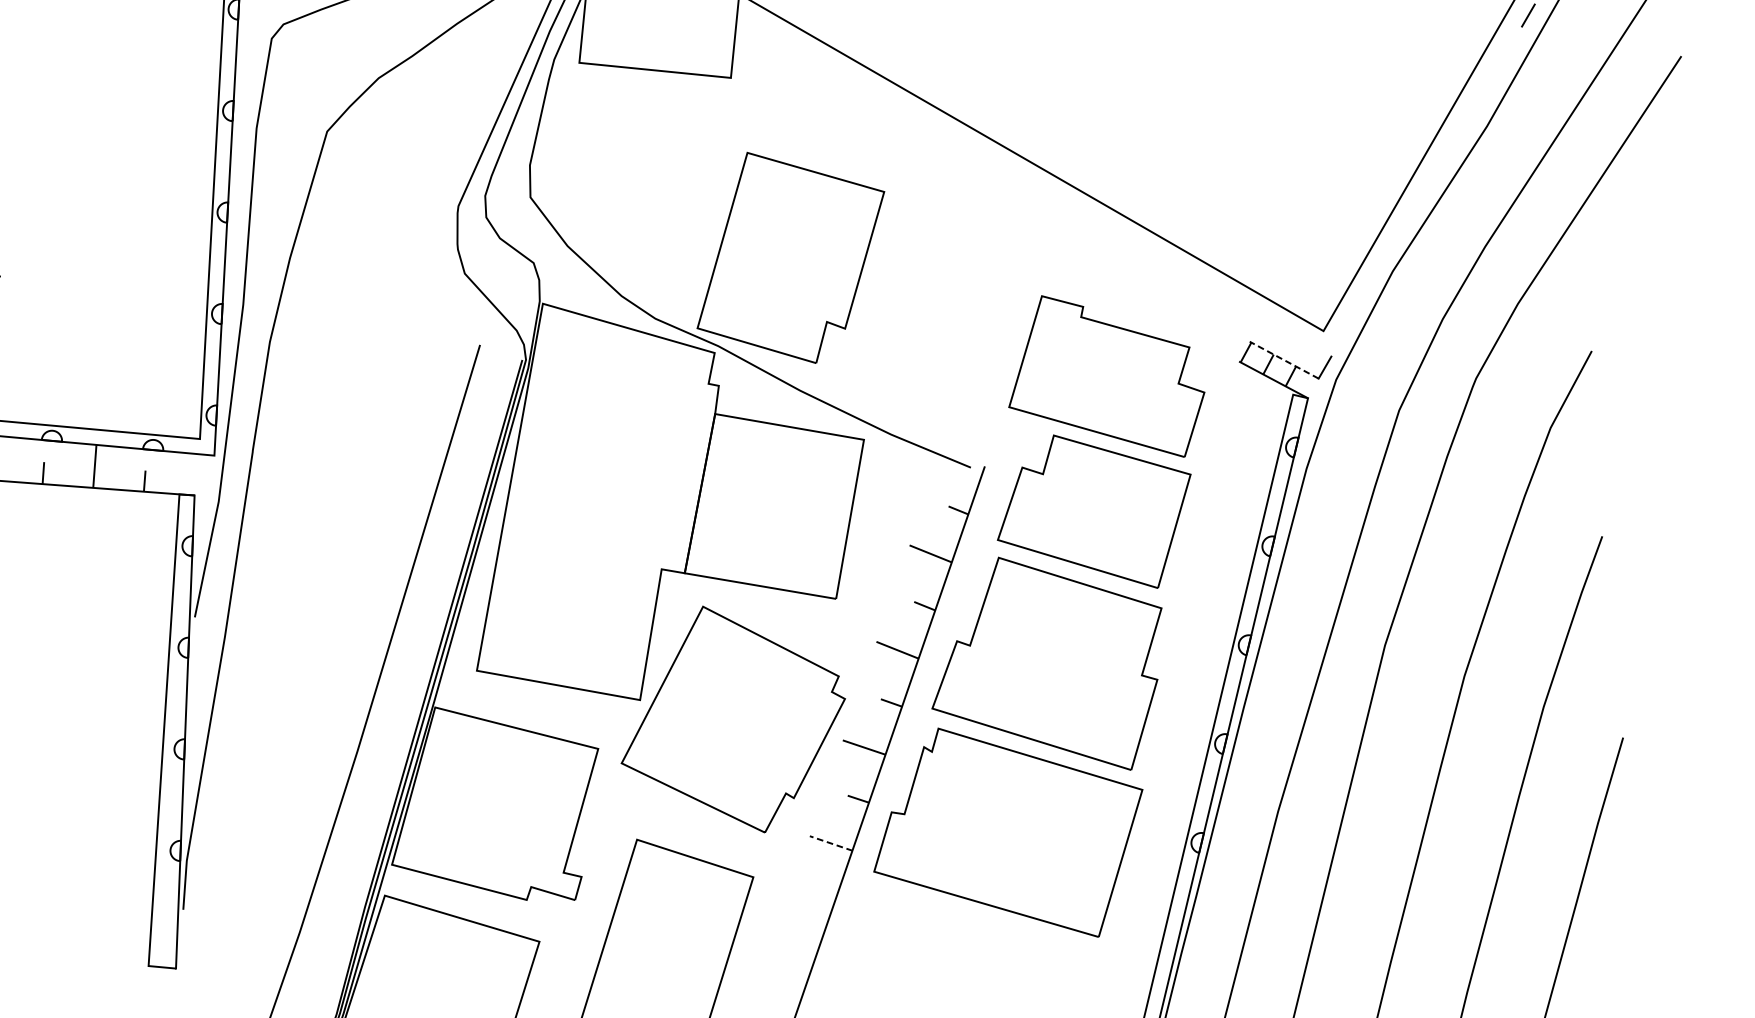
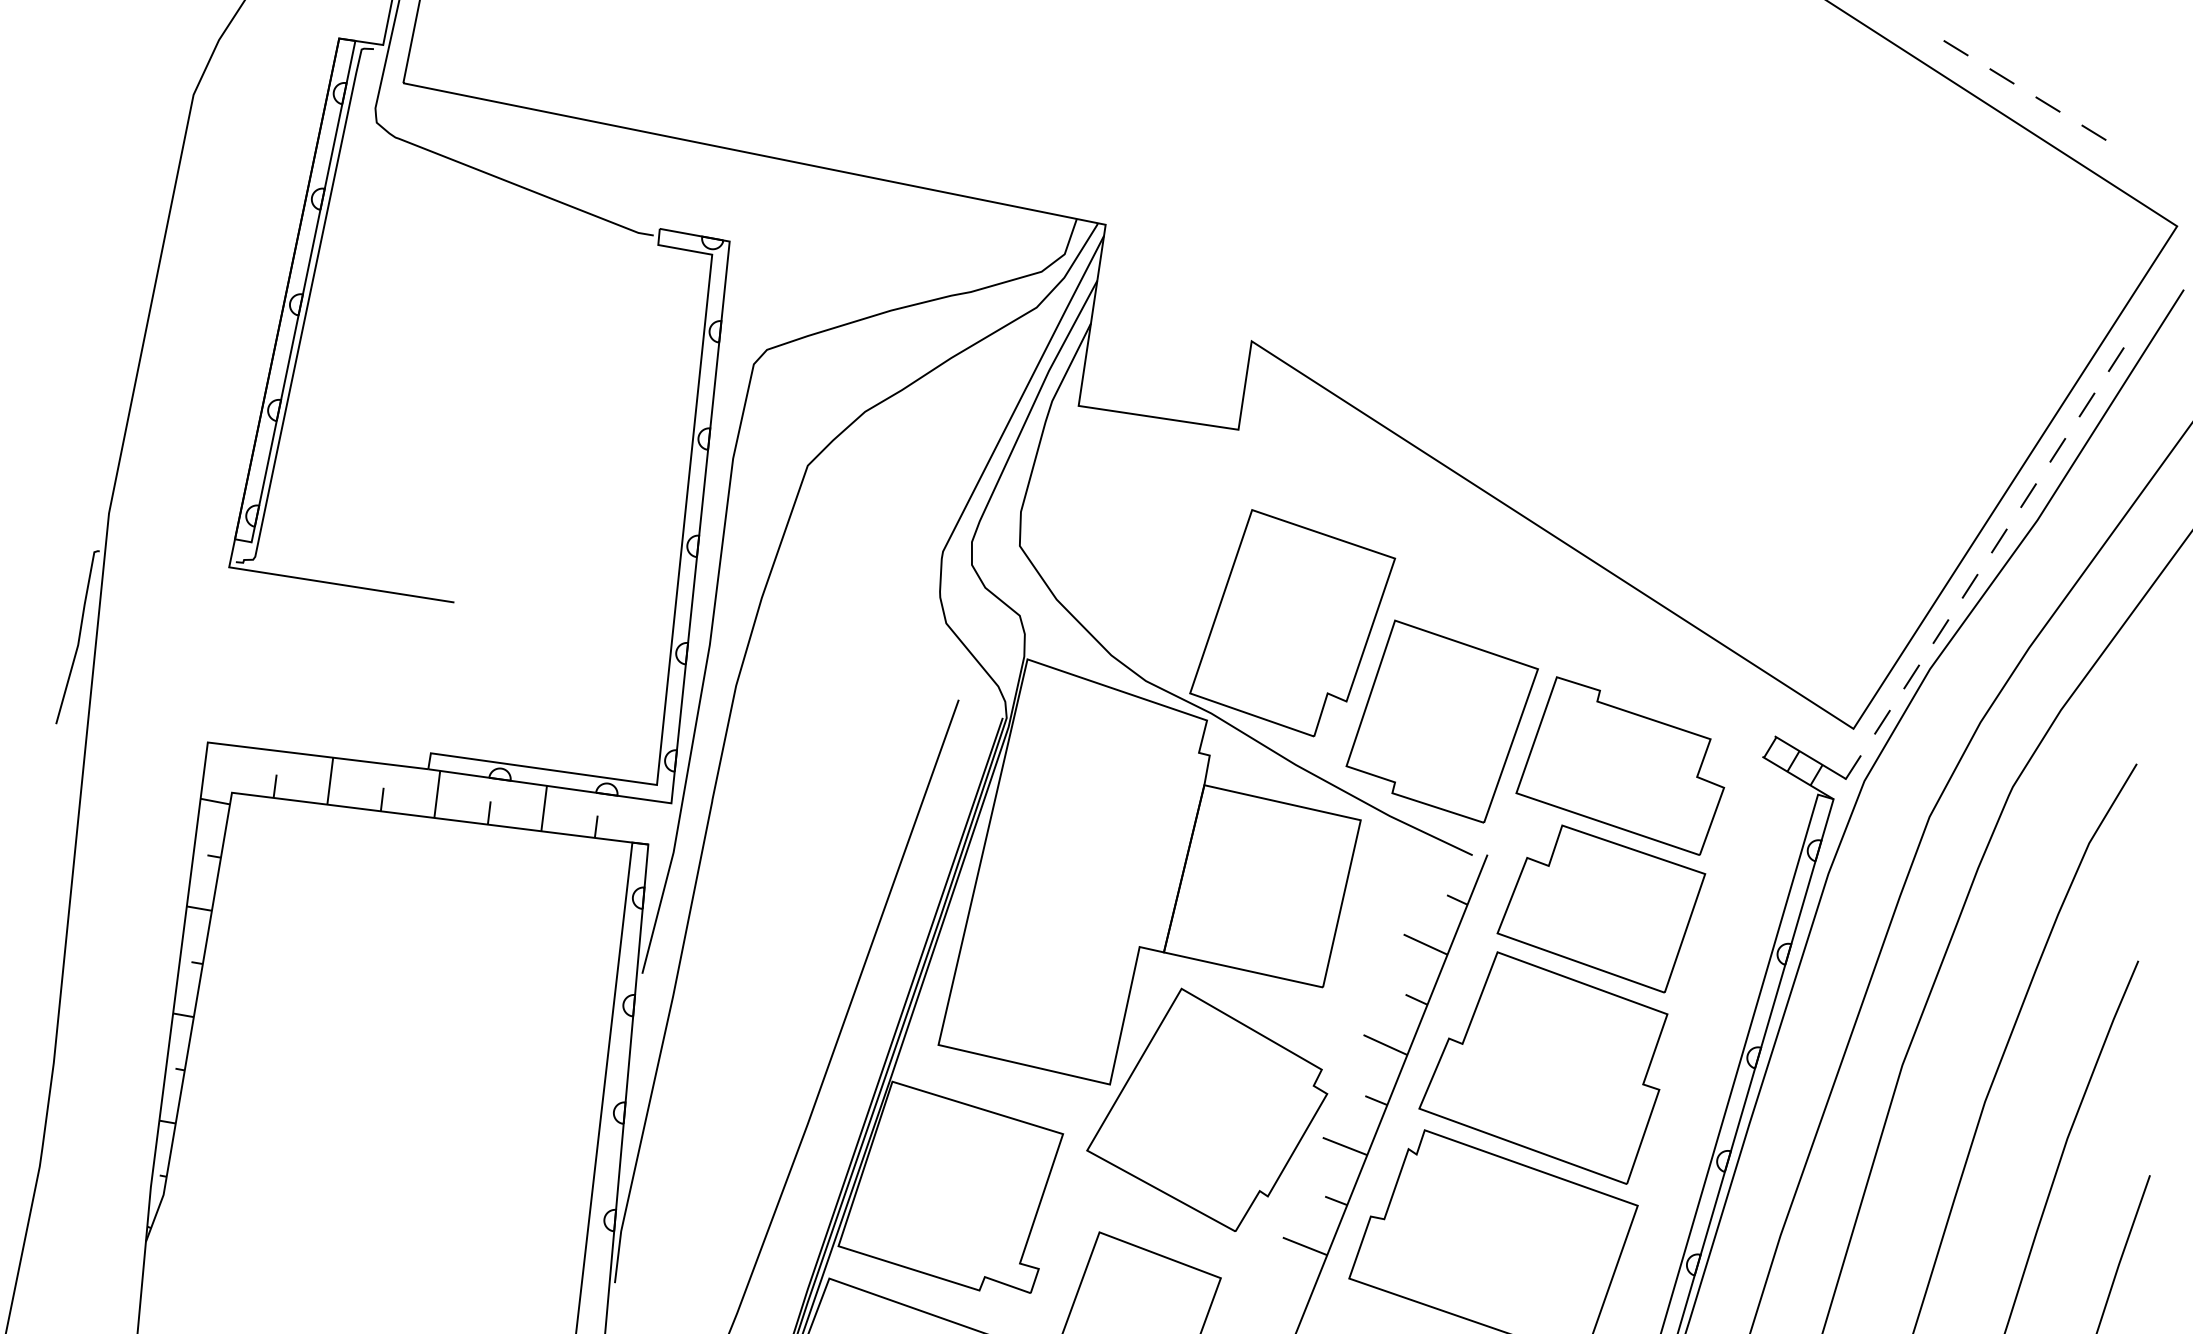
line: (1502, 59) -> (2057, 450), added
line: (1477, 103) -> (2028, 495), added
line: (1452, 147) -> (1999, 540), added
line: (1426, 190) -> (1969, 585), added
line: (1400, 235) -> (1940, 631), added
line: (1375, 279) -> (1911, 676), added
line: (1350, 322) -> (1882, 721), added
part: (935, 343) -> (1441, 721), added
line: (1284, 360) -> (1810, 757), dashed -> solid
line: (830, 843) -> (1304, 1246), dashed -> solid

